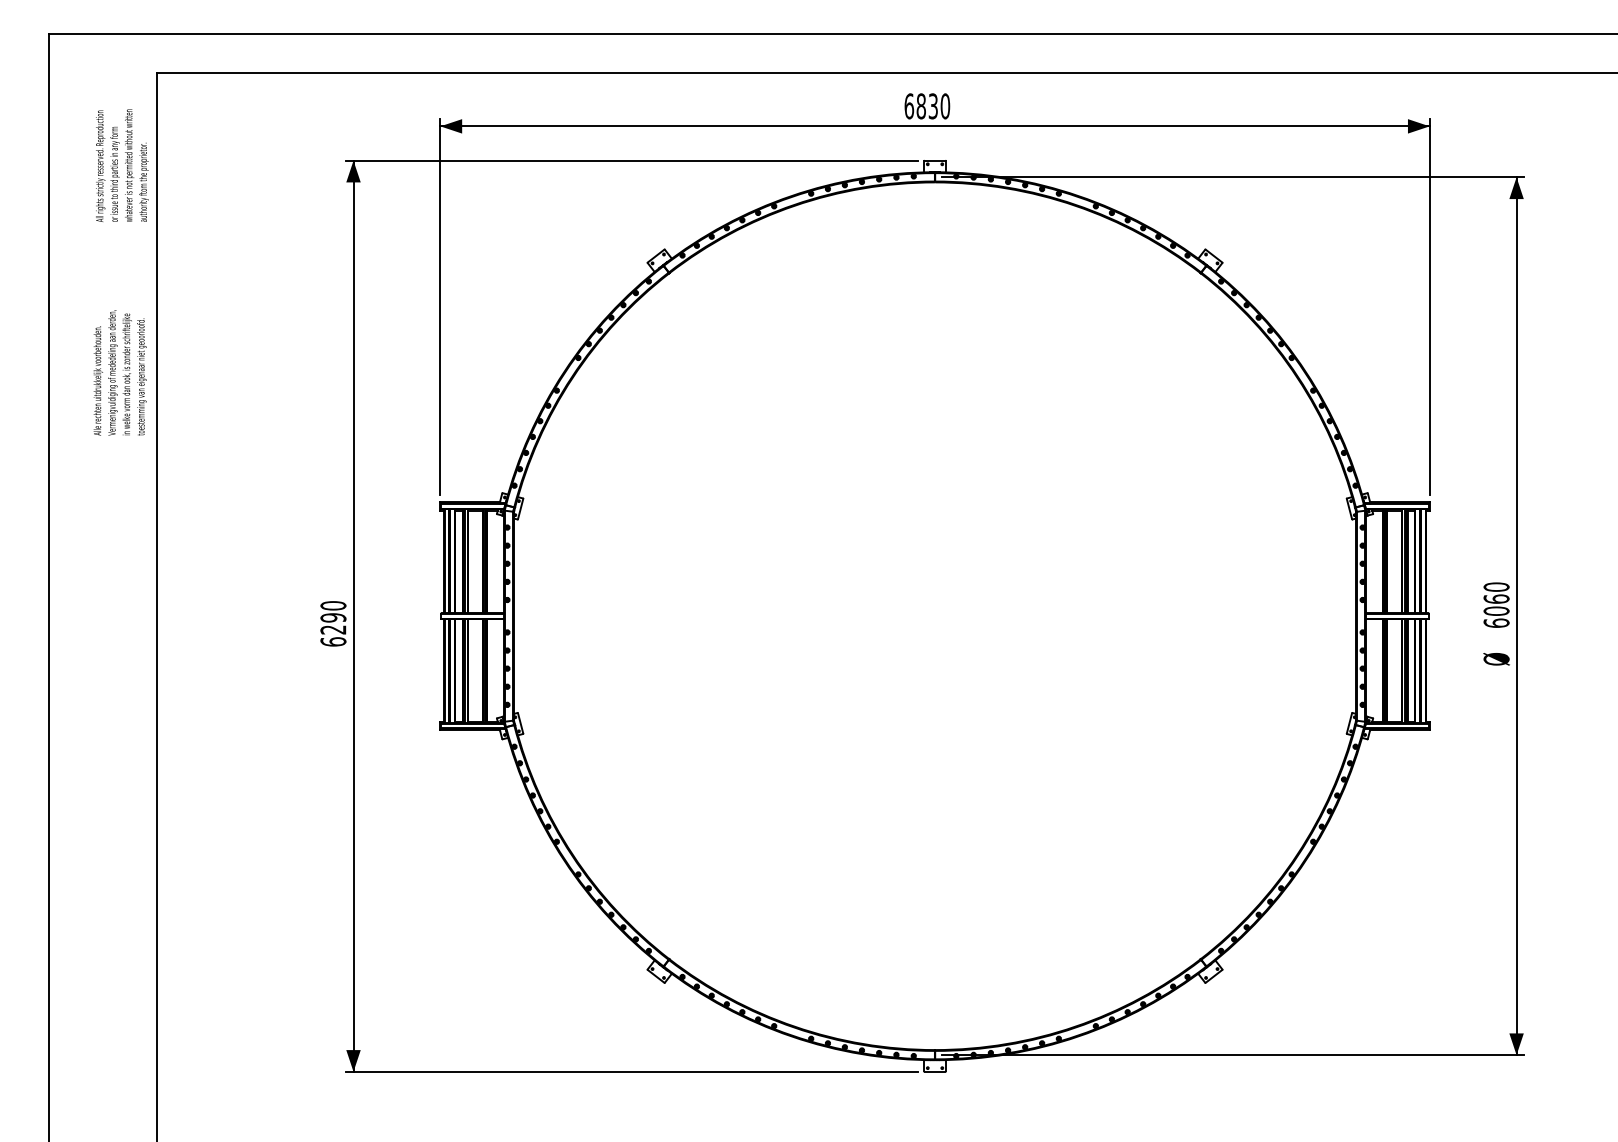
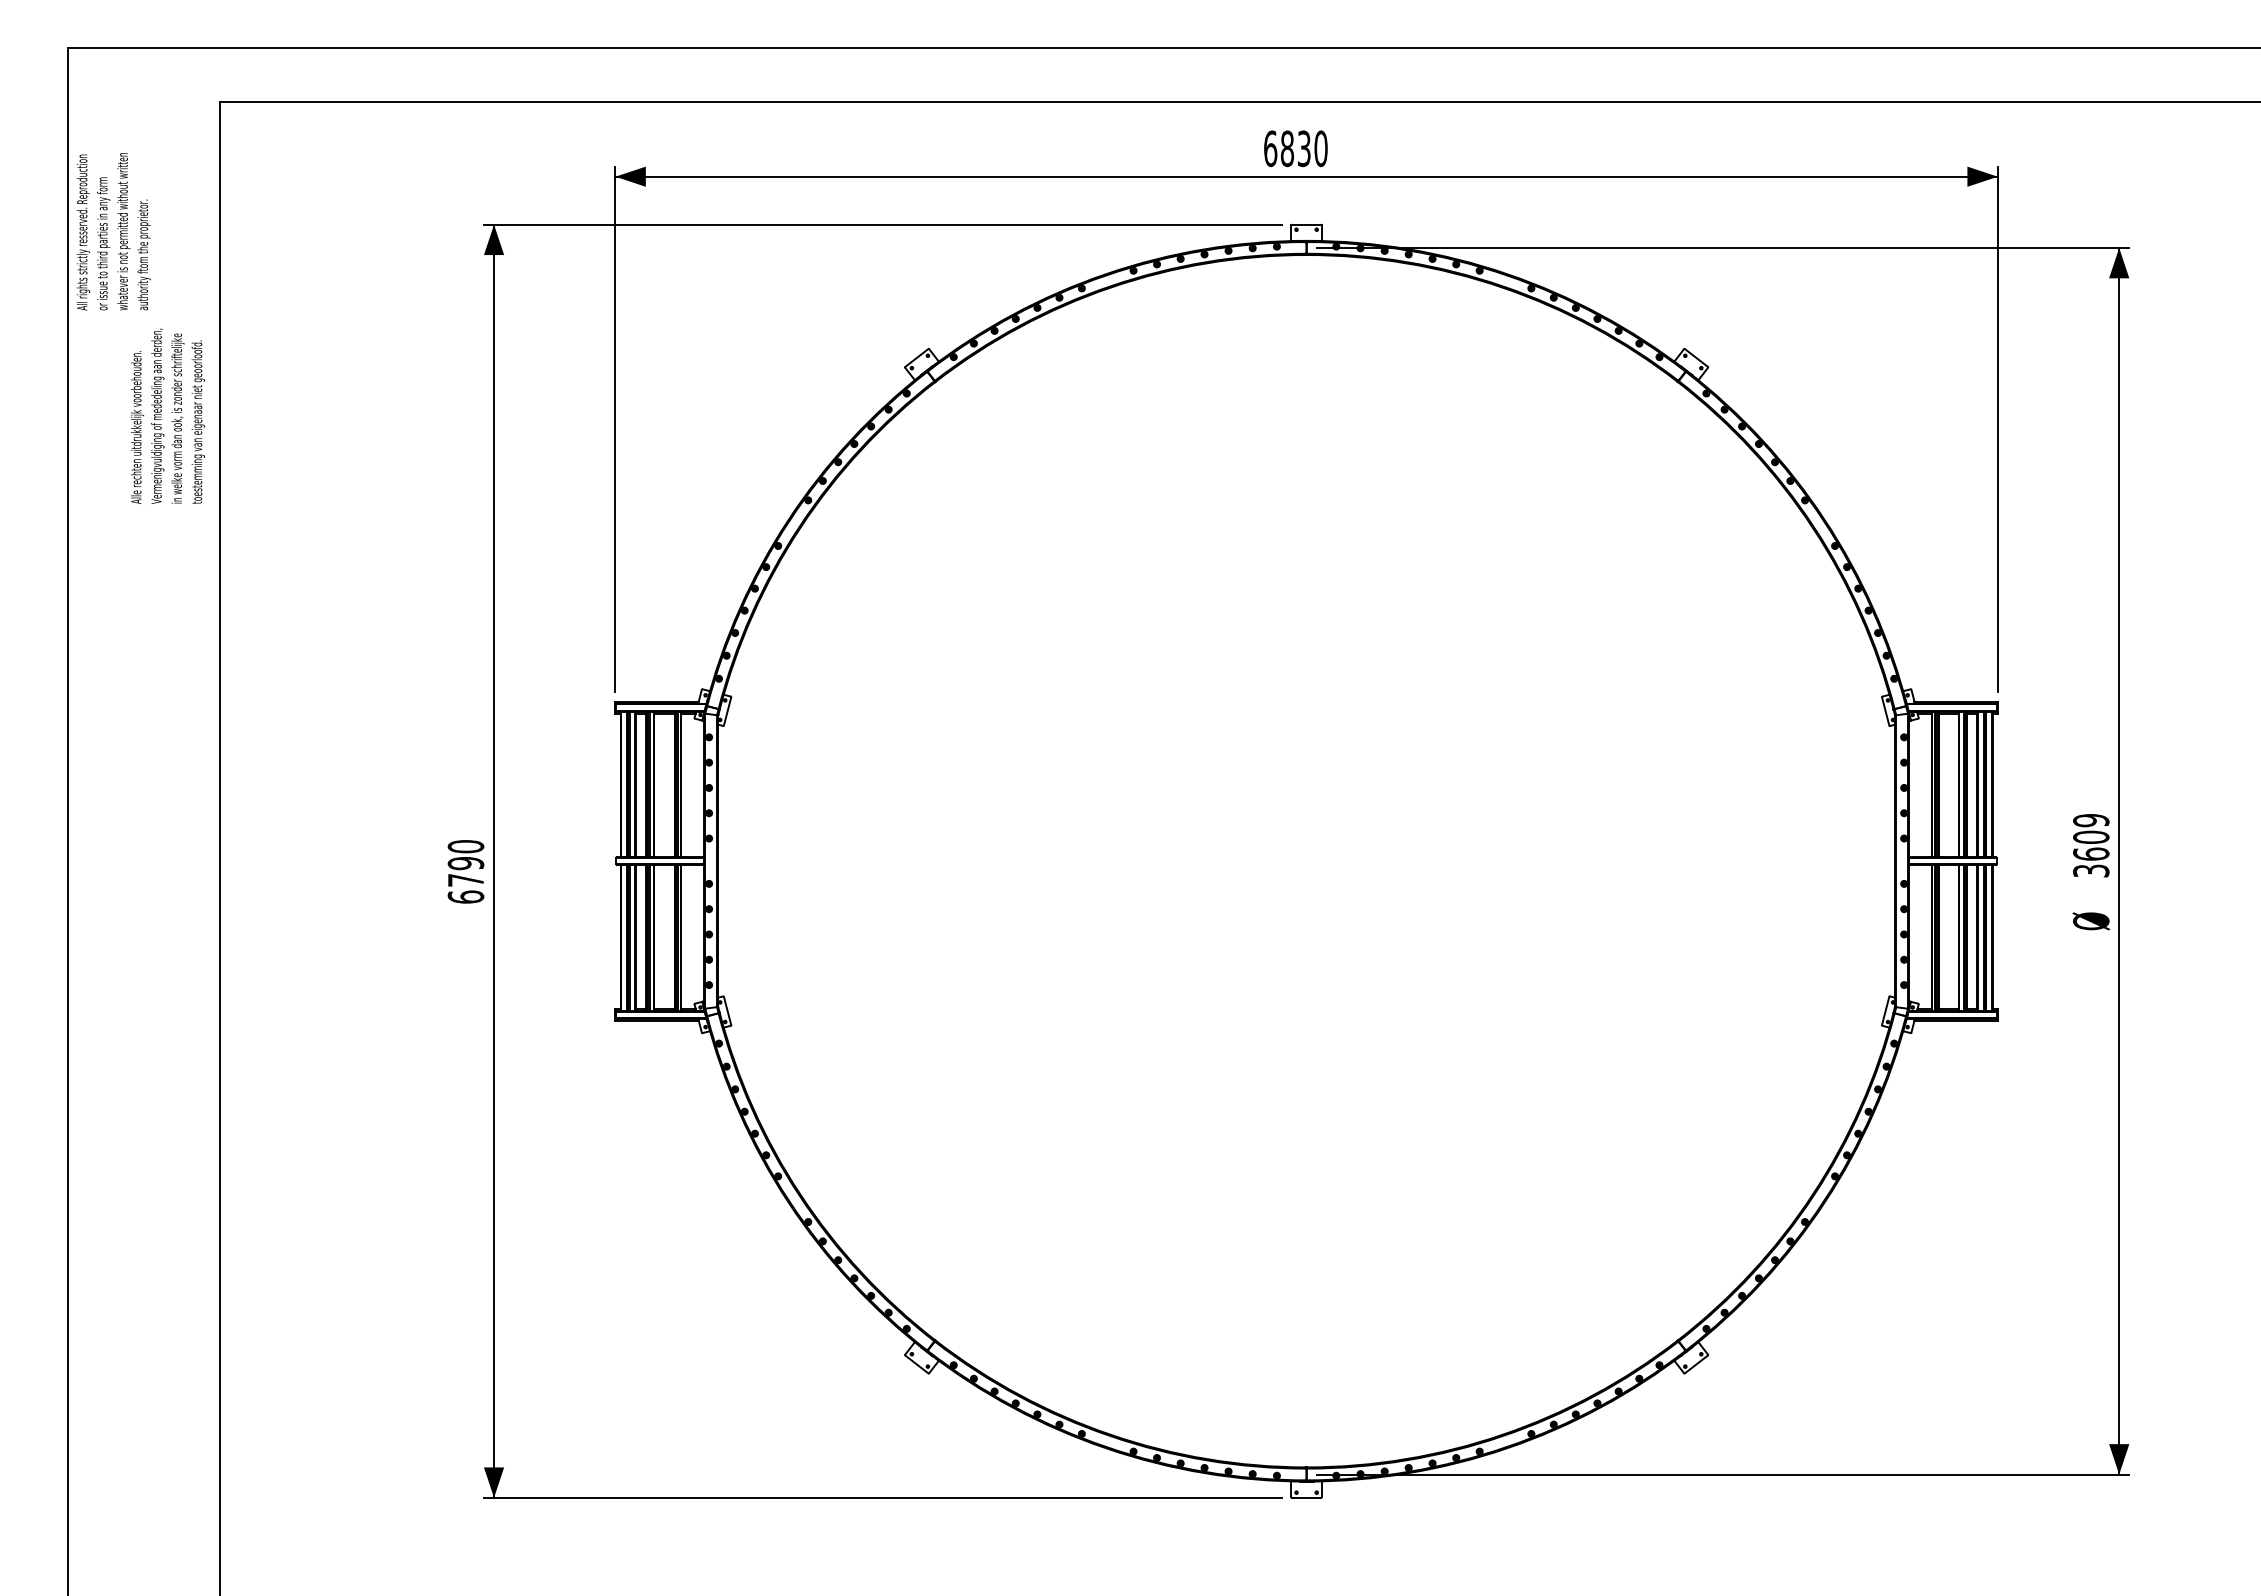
text: (122, 165) -> (113, 231), moved
text: (119, 372) -> (167, 415), moved
text: (1496, 604) -> (2091, 844), 6060 -> 3609
text: (333, 629) -> (466, 879), 6290 -> 6790

